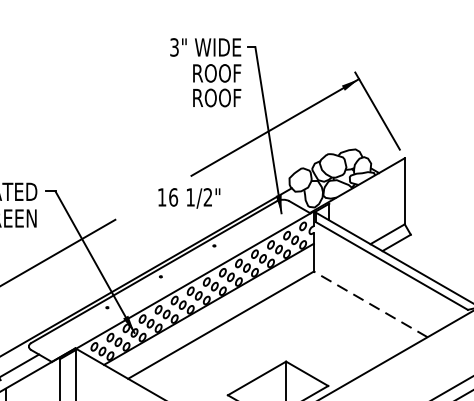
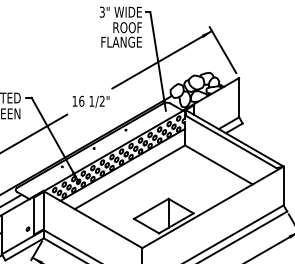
text: (206, 96) -> (121, 41), ROOF -> FLANGE
text: (188, 197) -> (90, 101), moved
line: (370, 303) -> (218, 164), dashed -> solid

